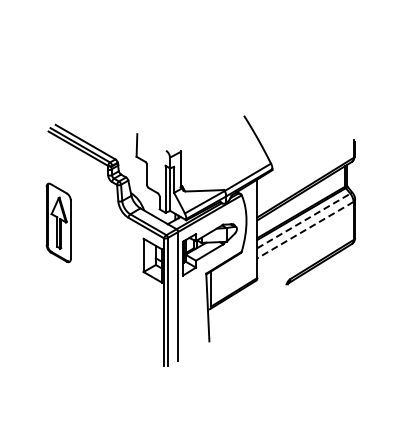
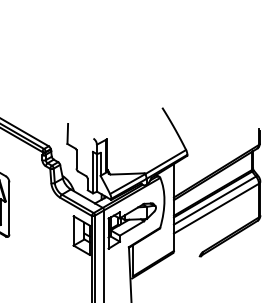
line: (303, 220) -> (214, 200), dashed -> solid
line: (305, 230) -> (216, 208), dashed -> solid

